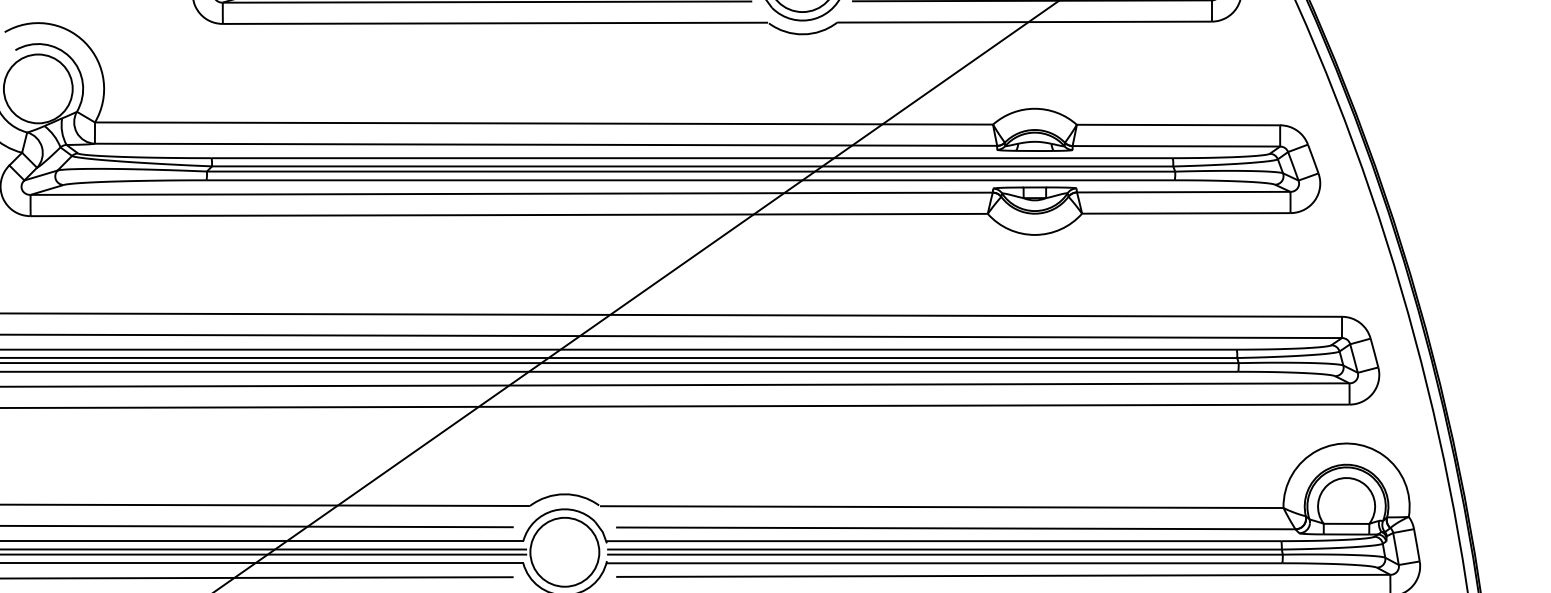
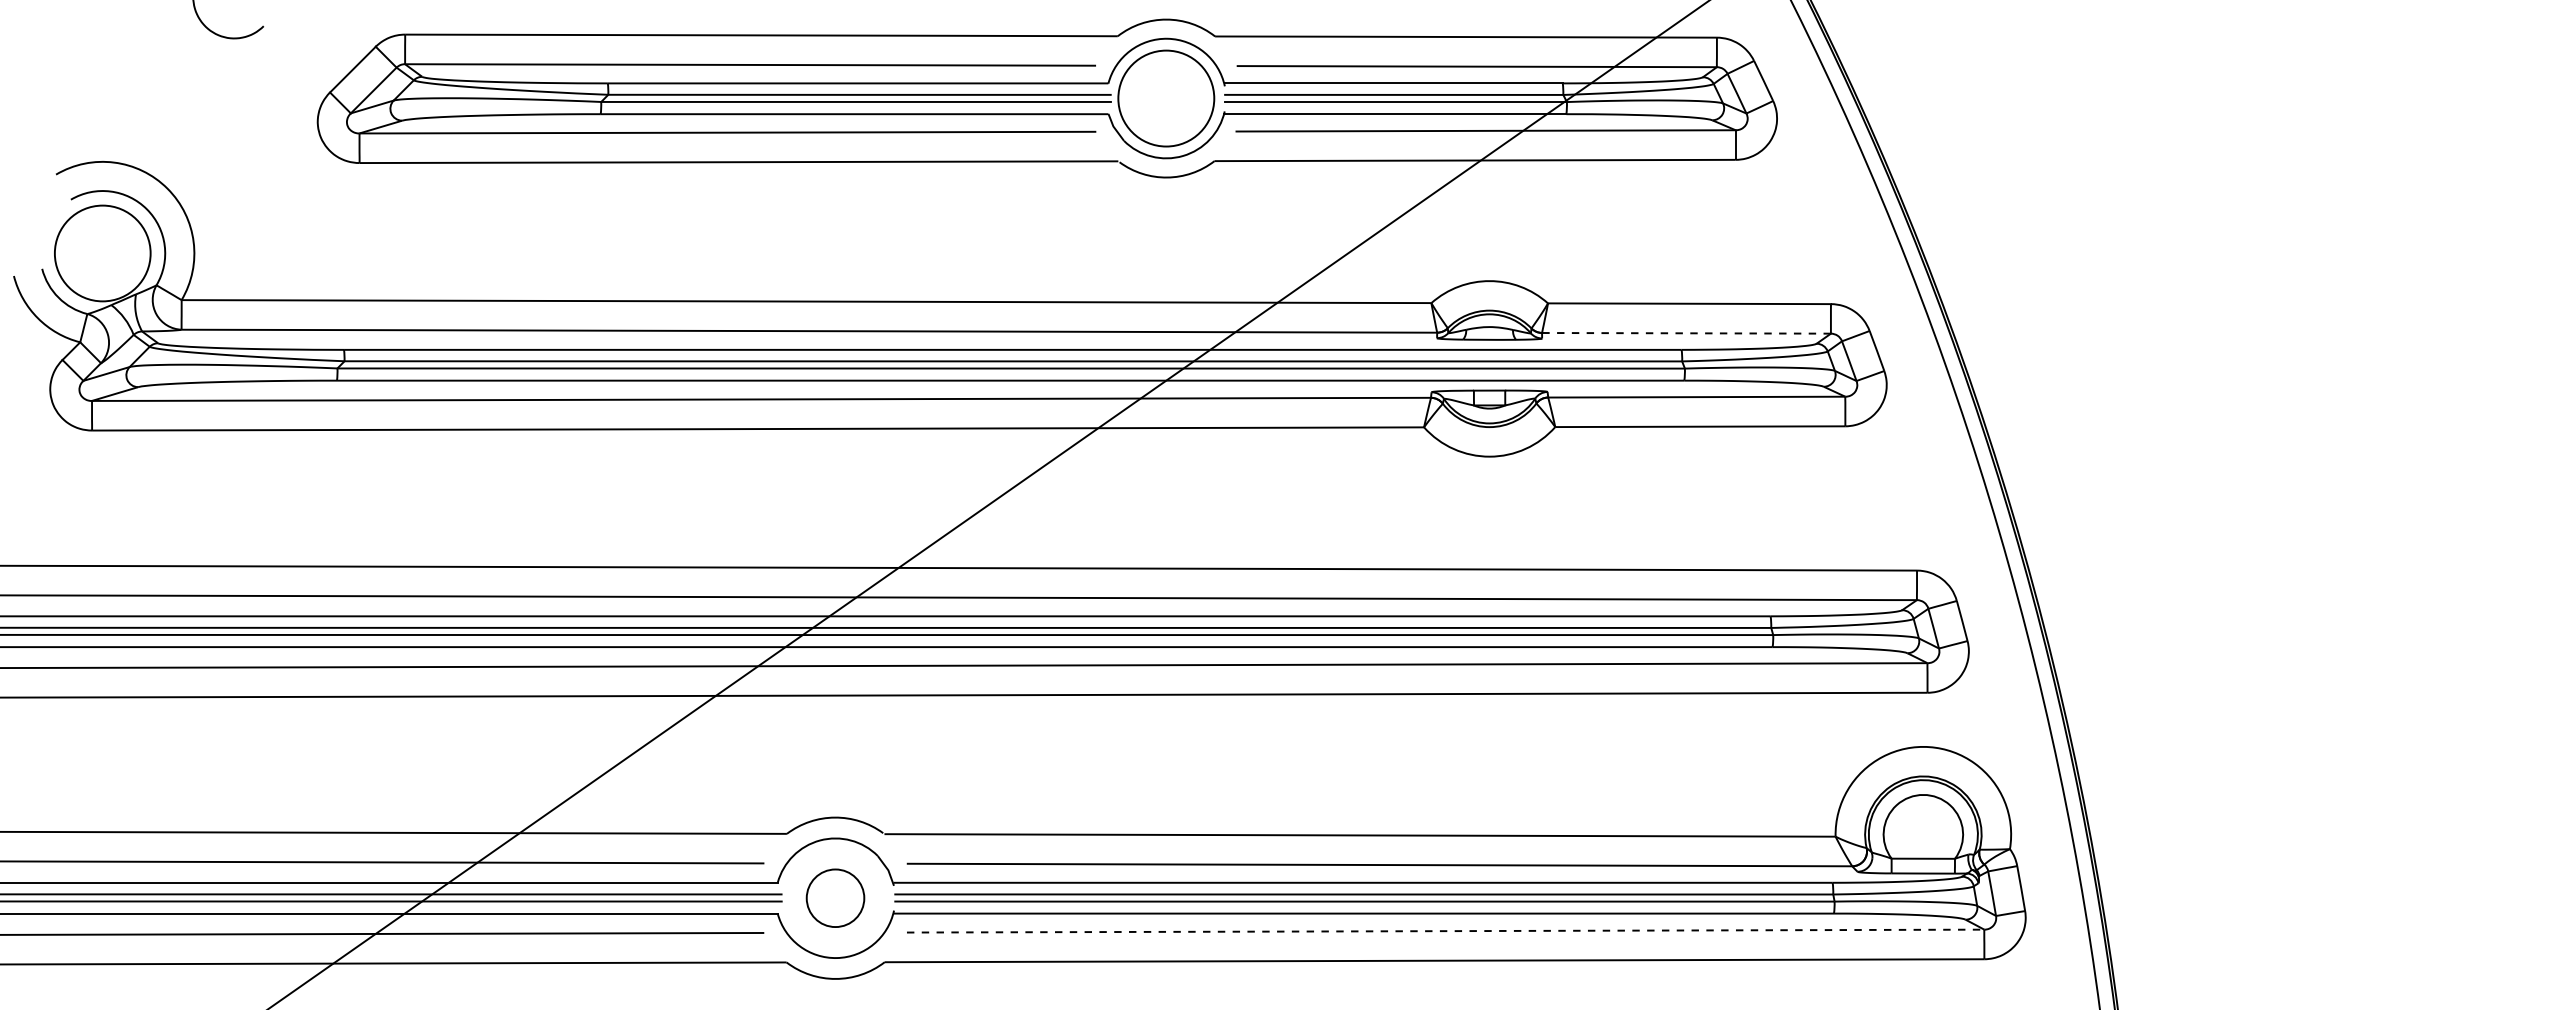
line: (1176, 146) -> (1686, 333), solid -> dashed
circle: (564, 552) -> (835, 898), size x0.6
line: (1003, 576) -> (1445, 931), solid -> dashed

